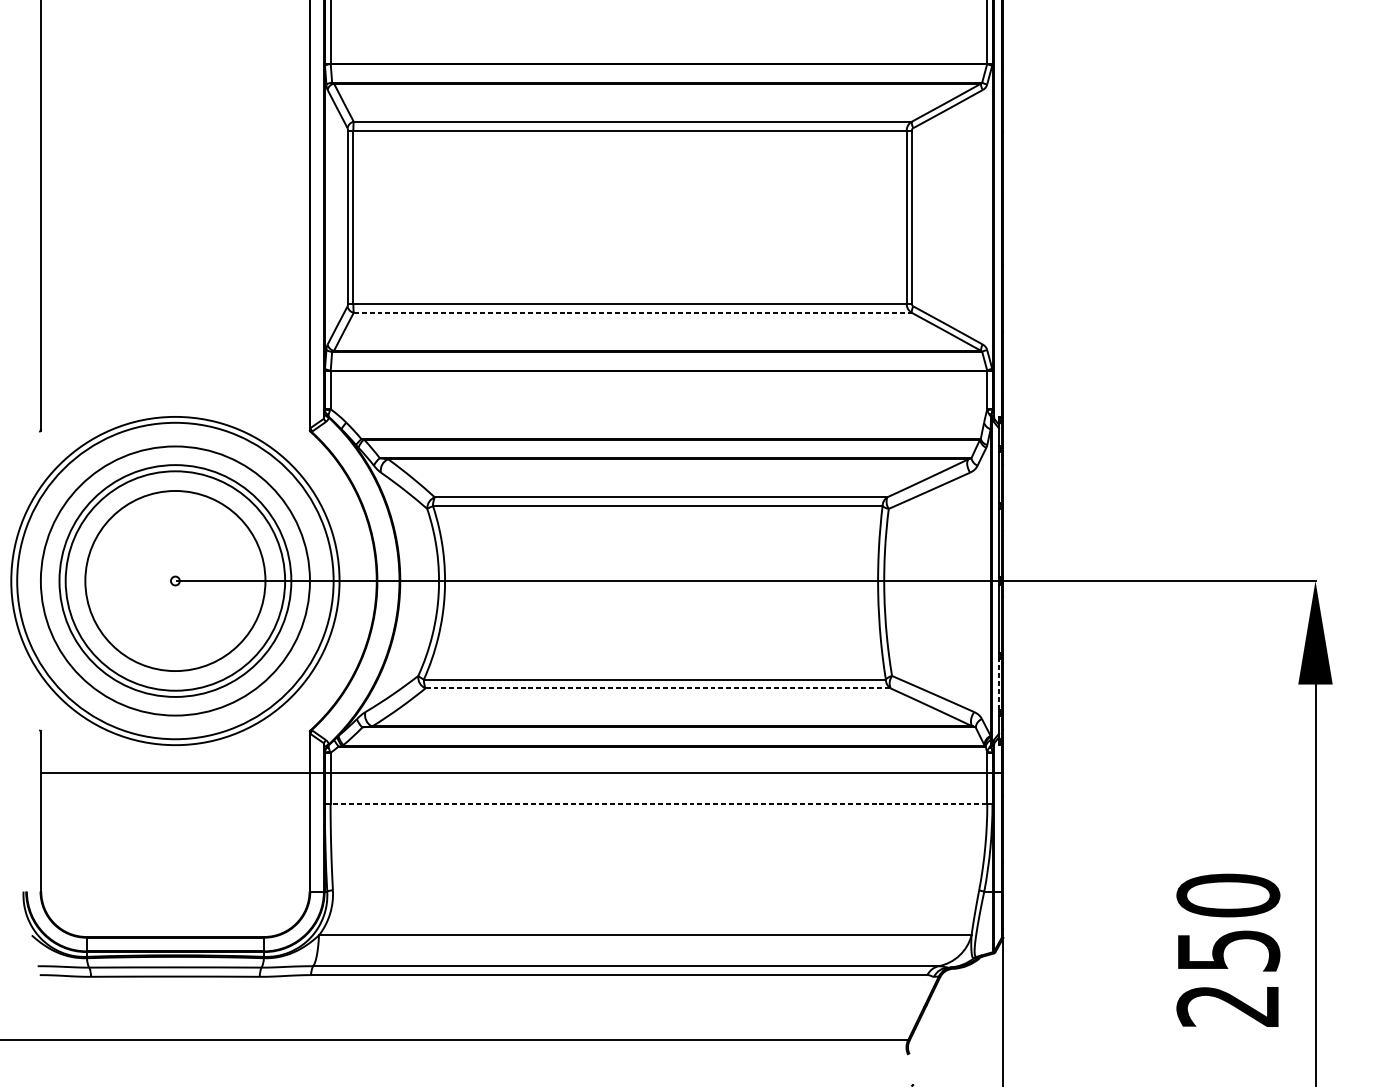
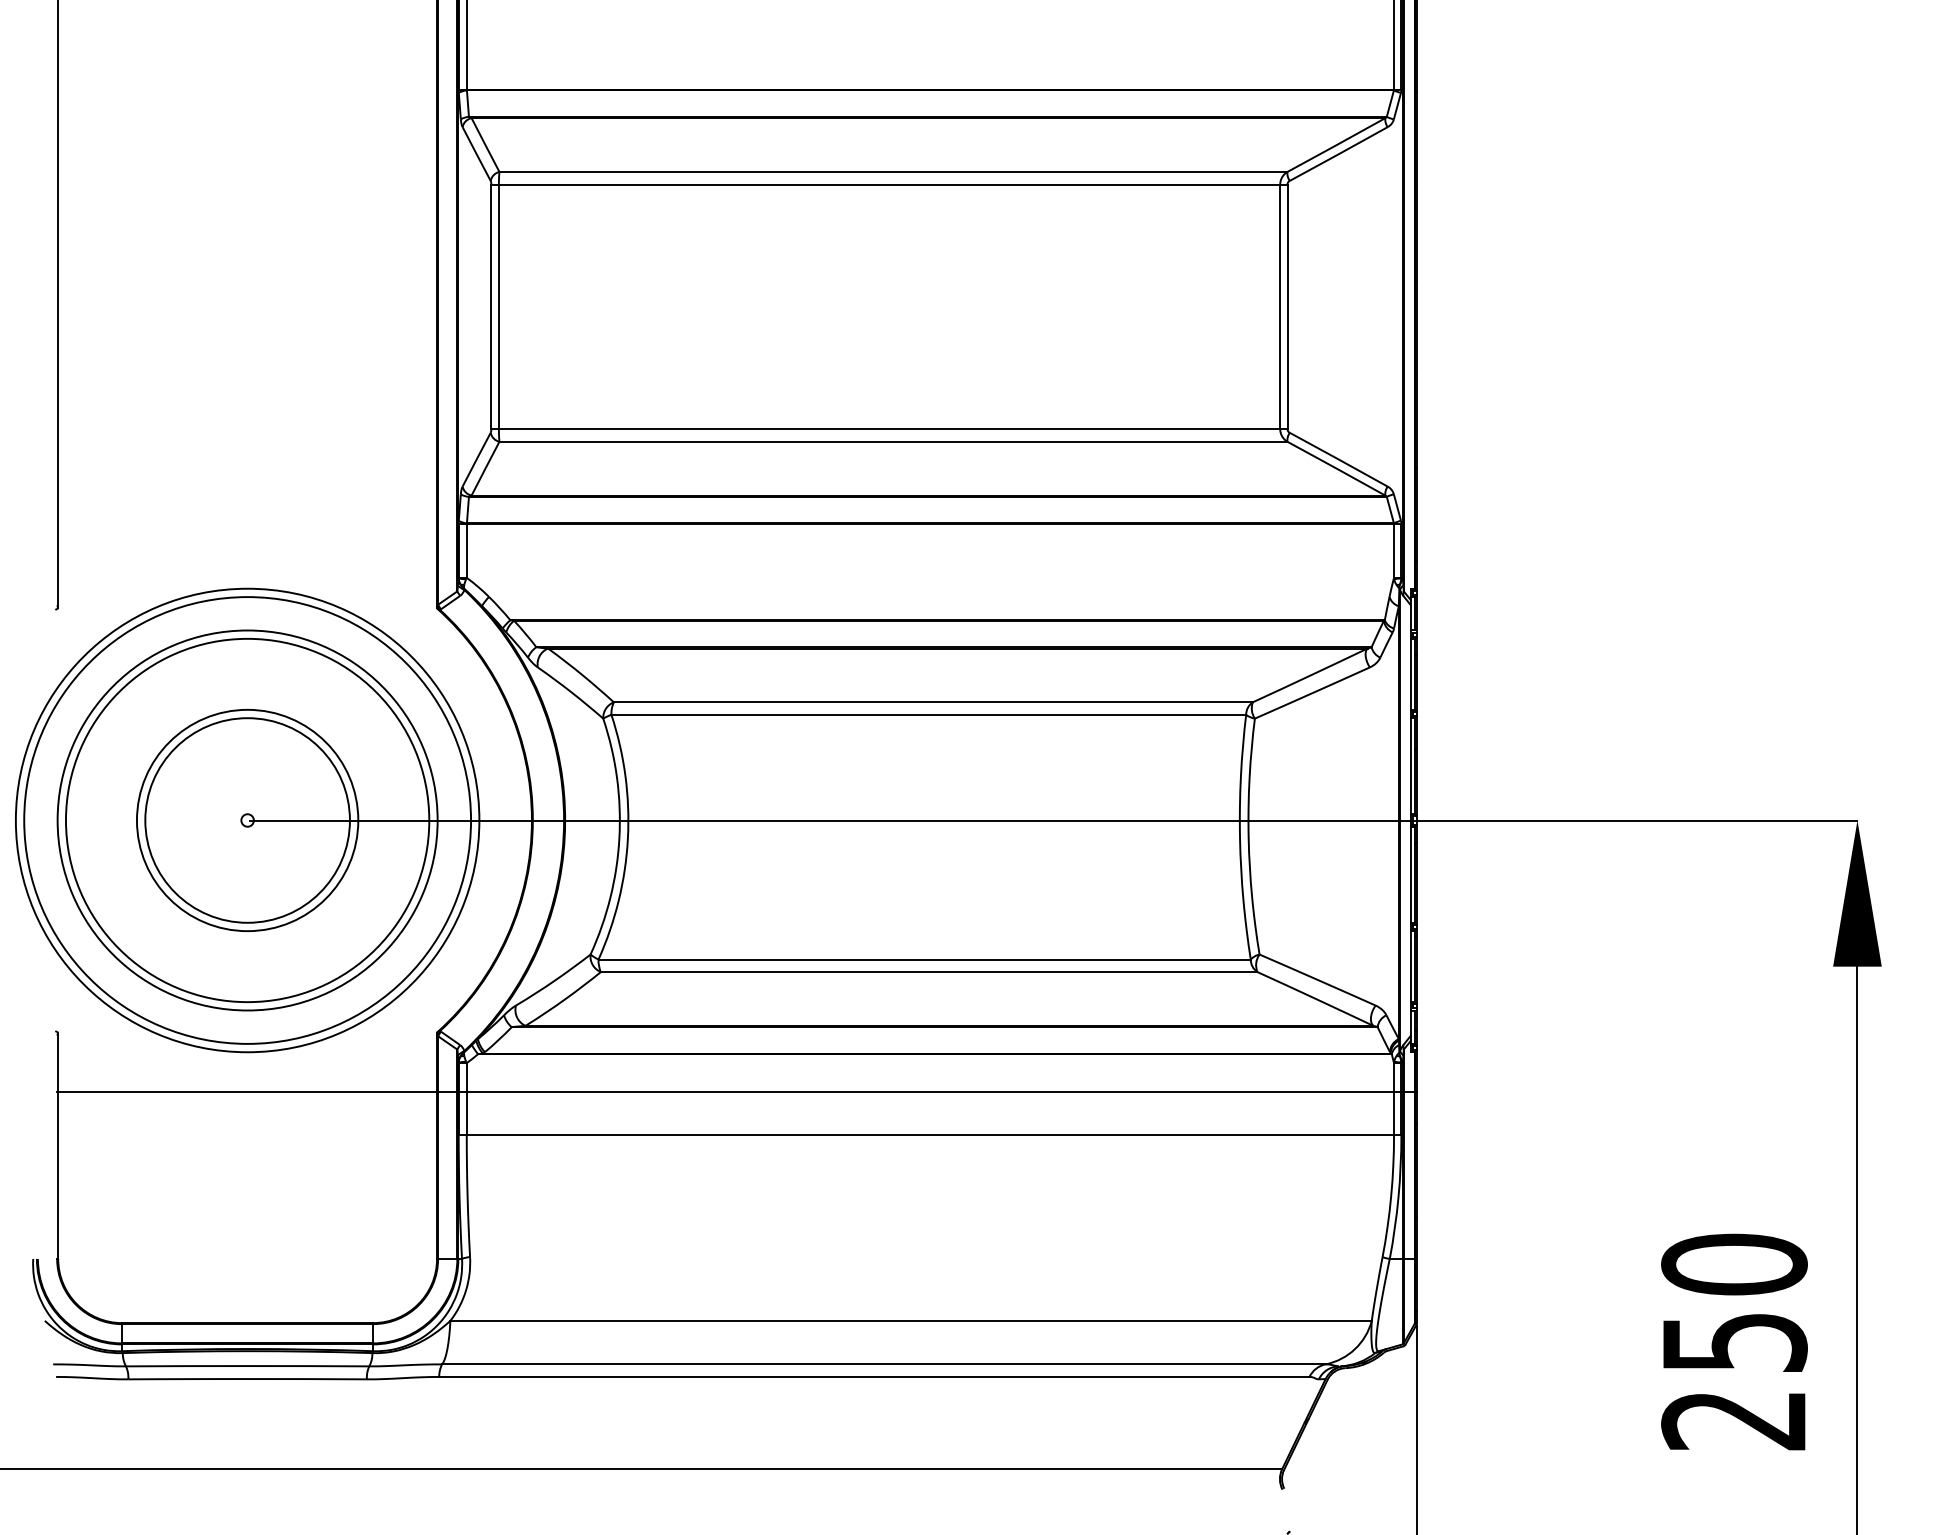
line: (632, 312) -> (893, 441), dashed -> solid
circle: (175, 581) -> (247, 820), size x0.62
circle: (175, 581) -> (247, 820), size x0.71
circle: (175, 581) -> (247, 820), size x1.43
line: (998, 684) -> (1410, 966), dashed -> solid
line: (658, 688) -> (929, 972), dashed -> solid
line: (659, 803) -> (930, 1134), dashed -> solid

